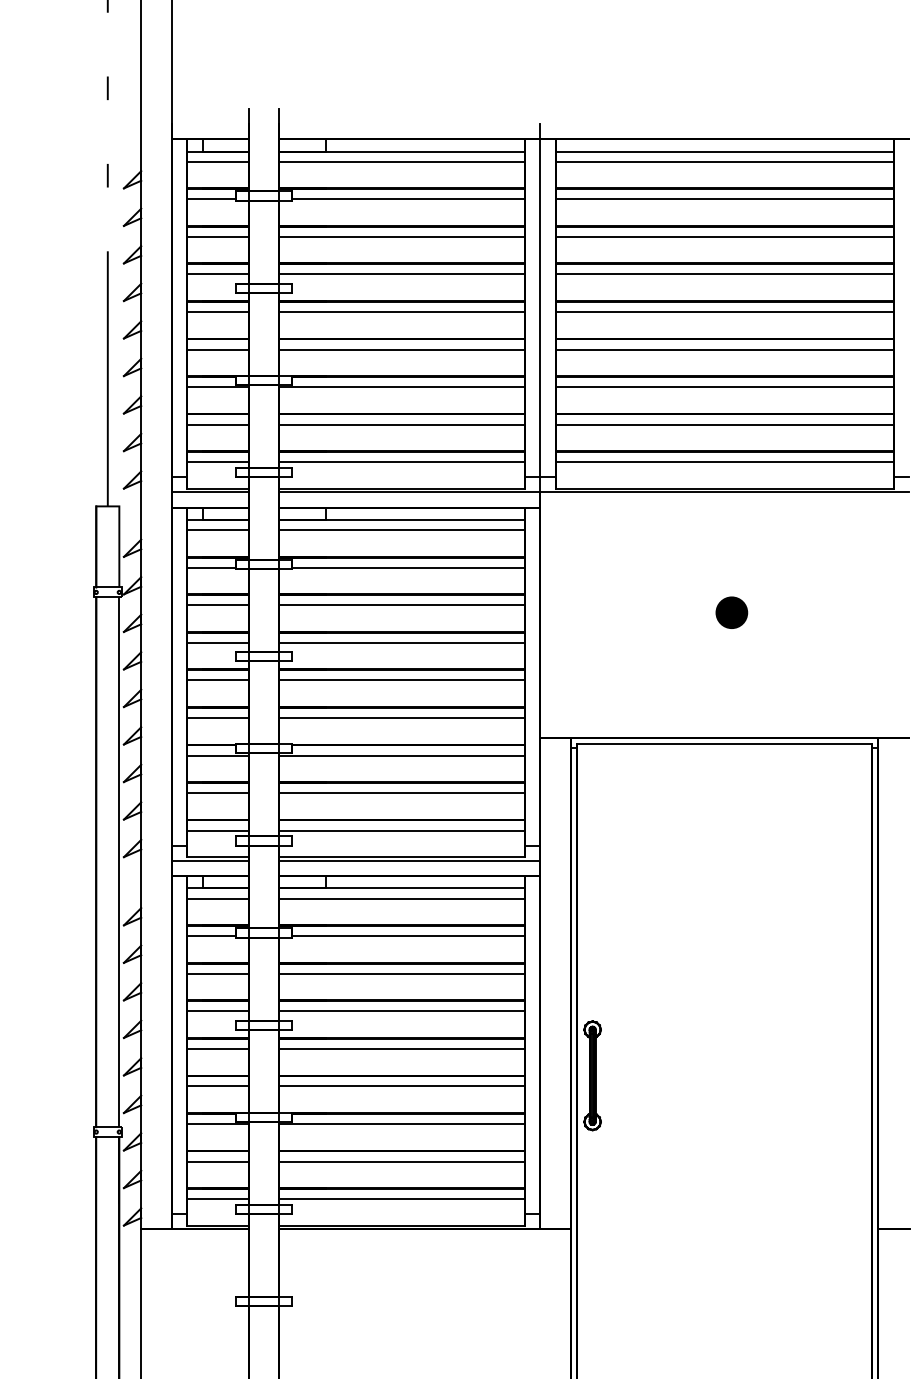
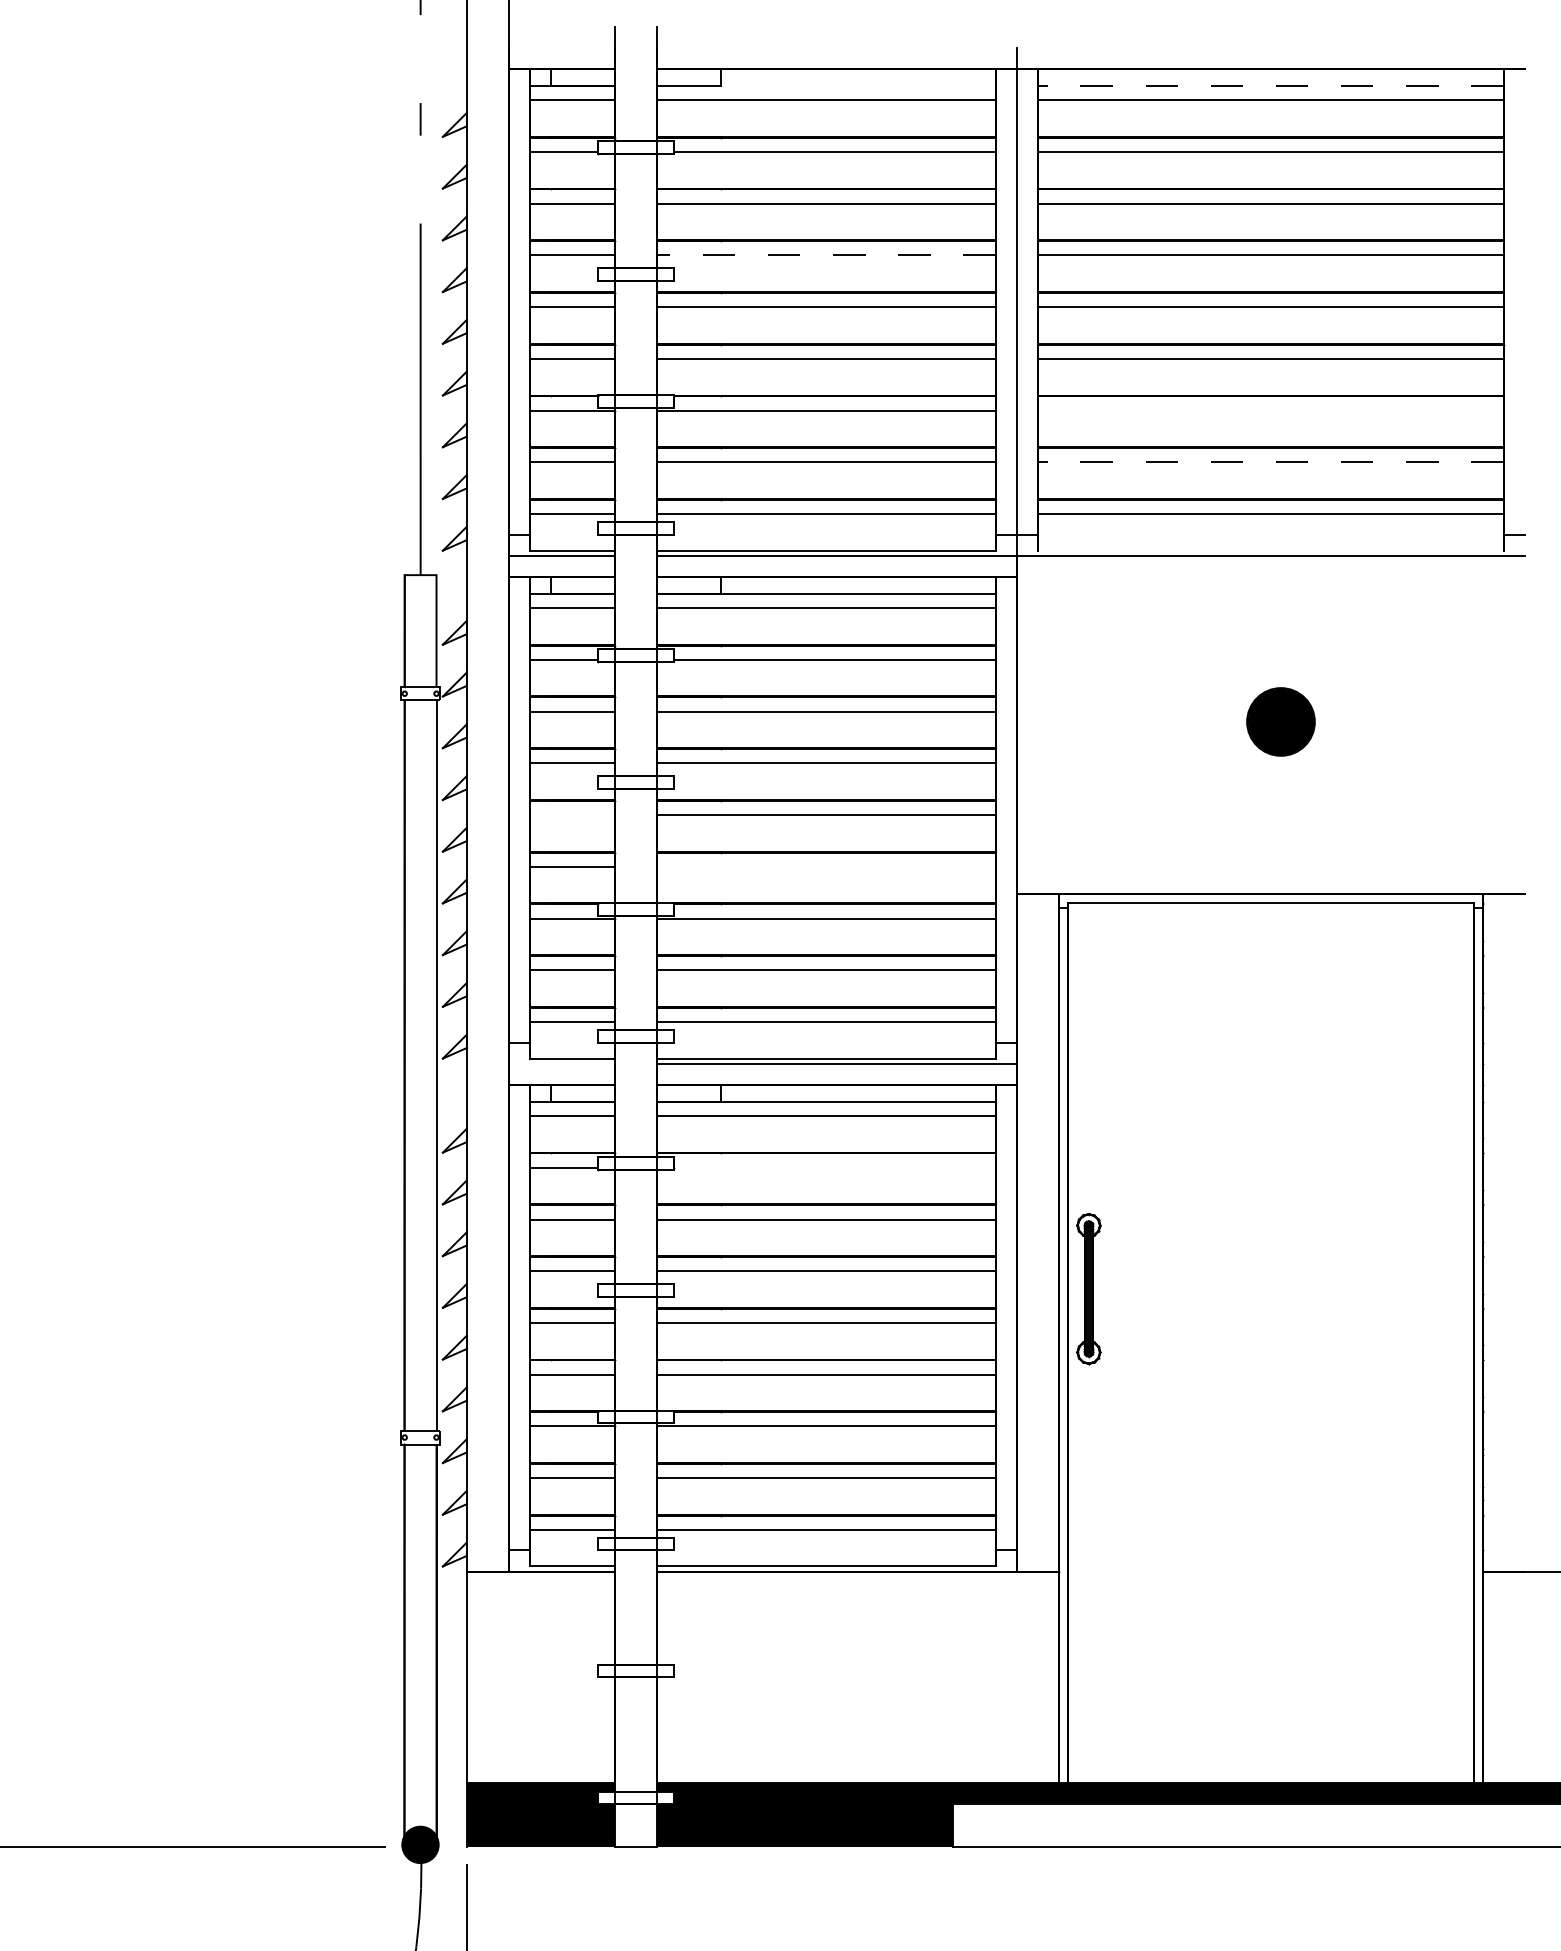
line: (402, 151) -> (826, 85), removed
line: (724, 151) -> (1270, 85), solid -> dashed
line: (402, 274) -> (826, 255), solid -> dashed
line: (724, 386) -> (1270, 410), removed
line: (724, 424) -> (1270, 462), solid -> dashed
line: (724, 488) -> (1270, 550), removed
part: (731, 612) -> (1280, 721), size x1.6
line: (217, 680) -> (572, 815), removed
line: (402, 717) -> (826, 866), removed
line: (210, 860) -> (561, 1063), removed
line: (408, 936) -> (834, 1167), removed
part: (592, 1076) -> (1088, 1289), moved

